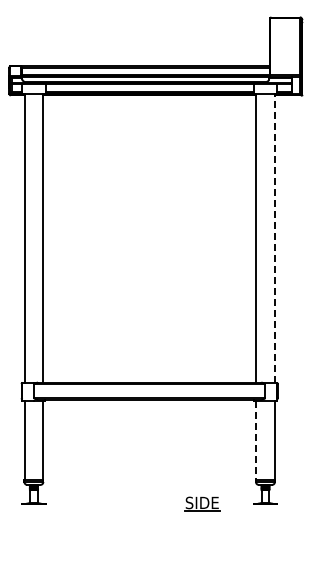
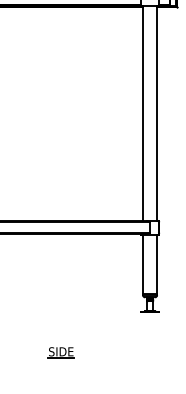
line: (274, 238) -> (156, 113), dashed -> solid
line: (256, 441) -> (143, 265), dashed -> solid
part: (202, 503) -> (61, 352), moved

